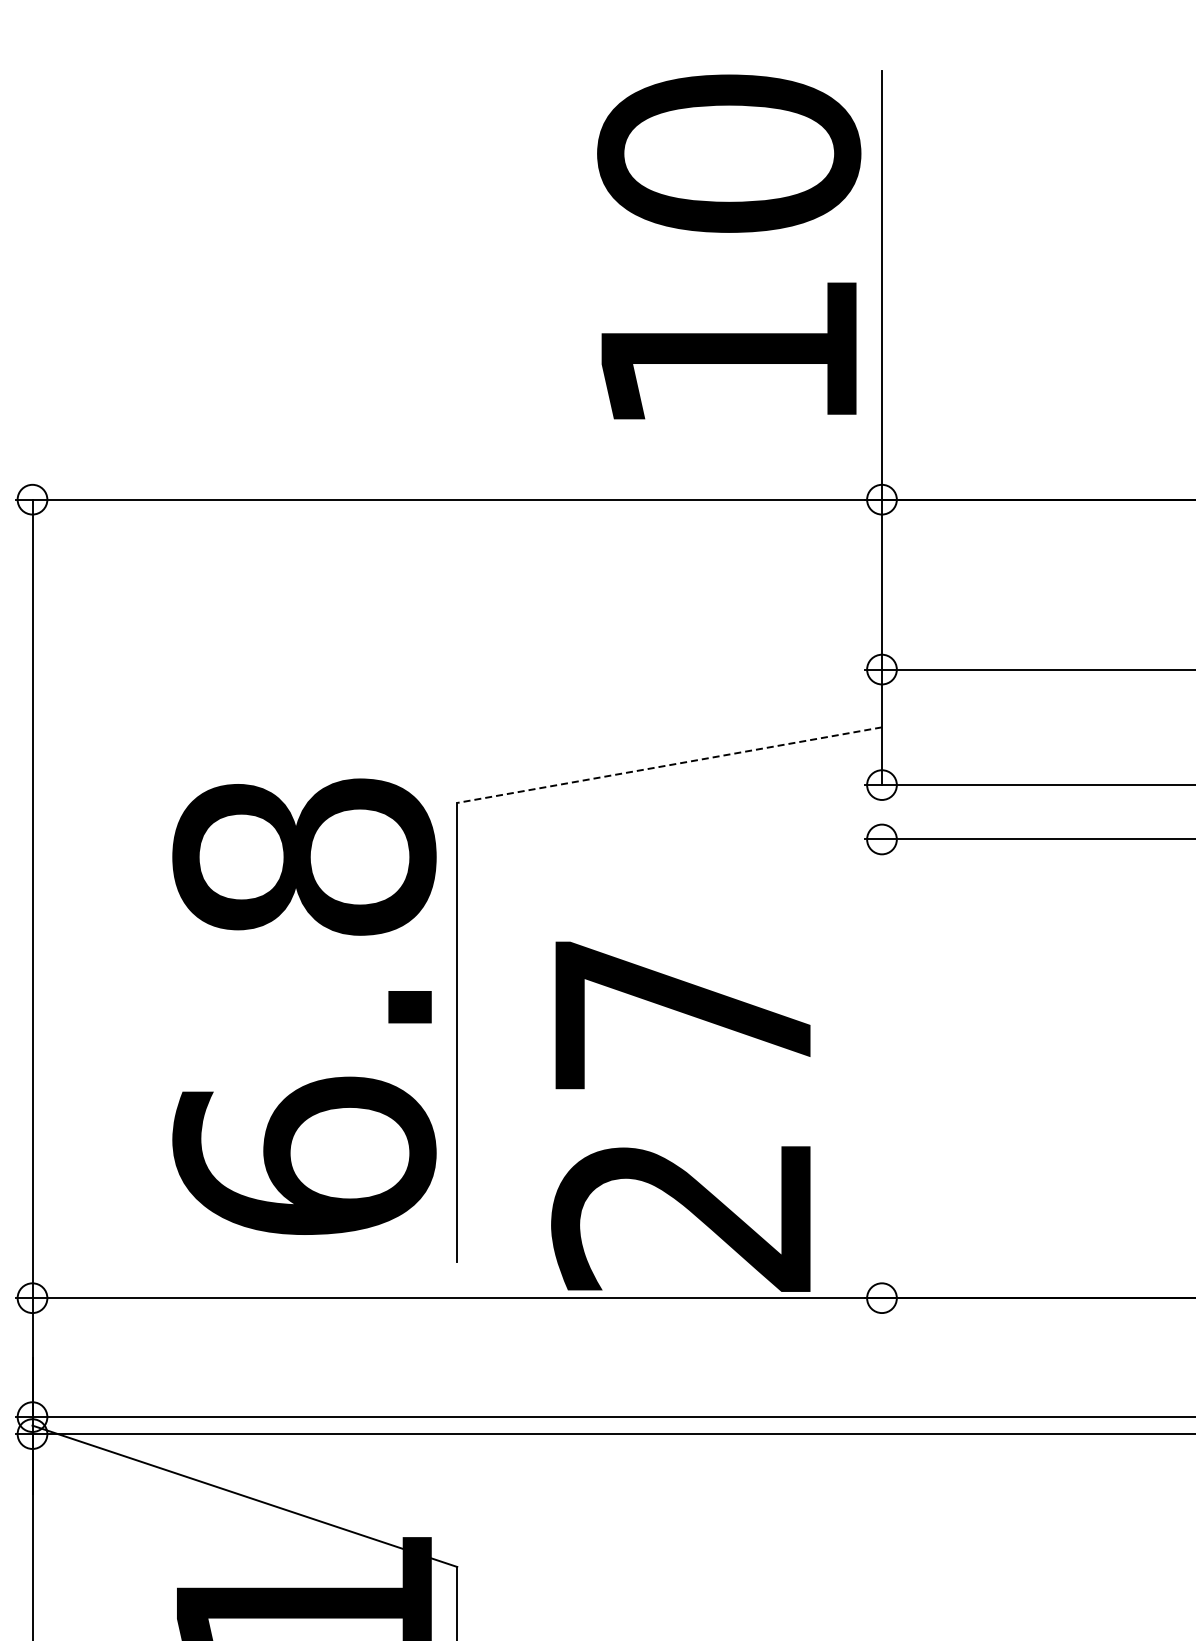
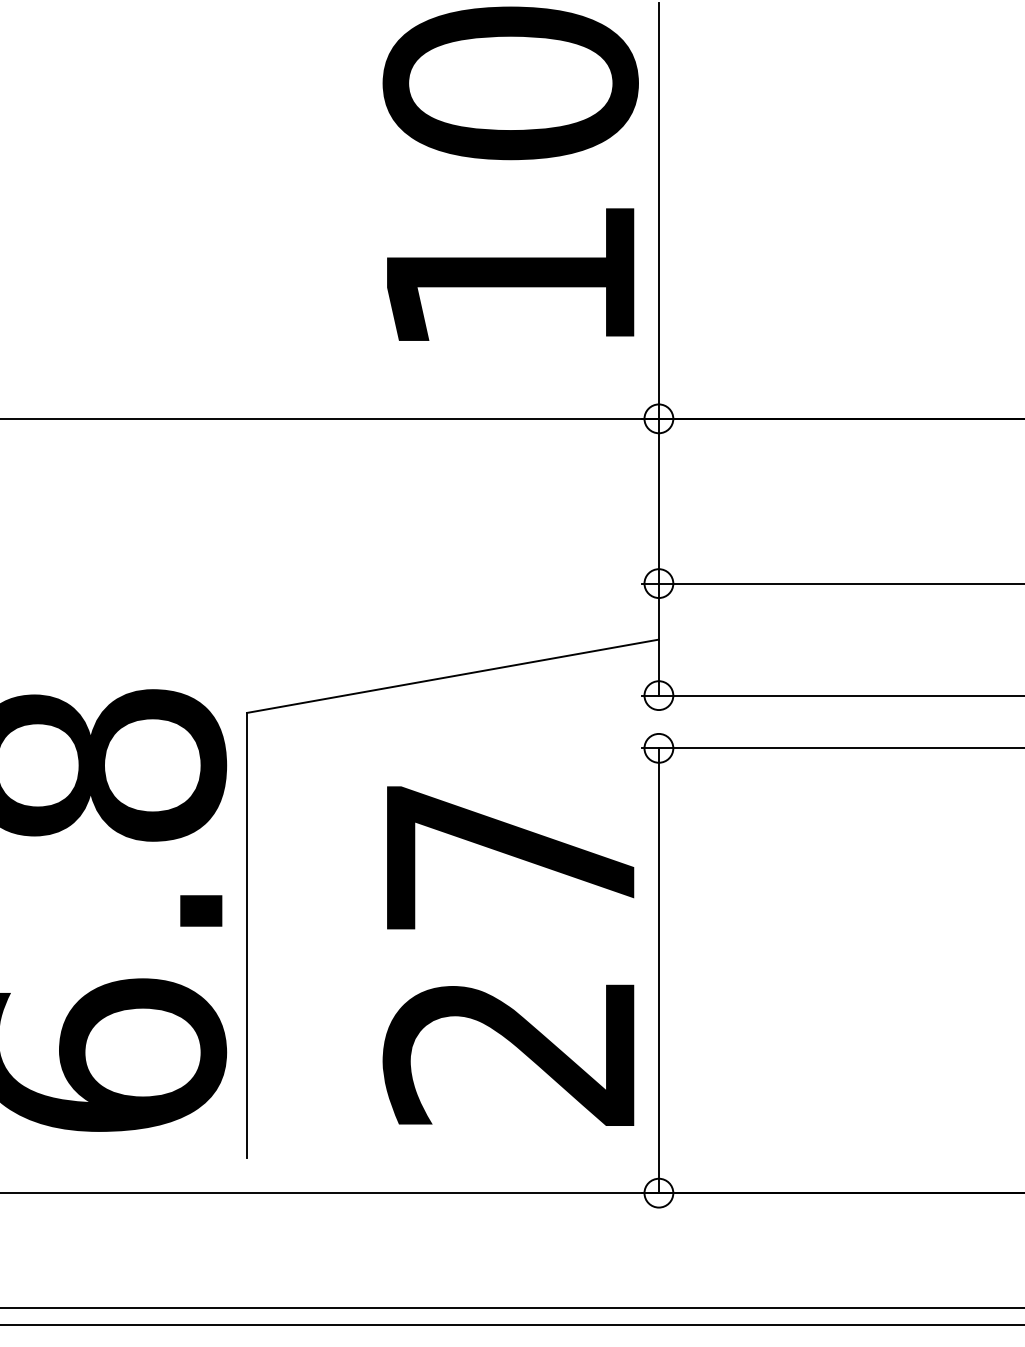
line: (669, 765) -> (452, 676), dashed -> solid
line: (881, 1068) -> (658, 970), added
text: (680, 1116) -> (508, 955), moved

